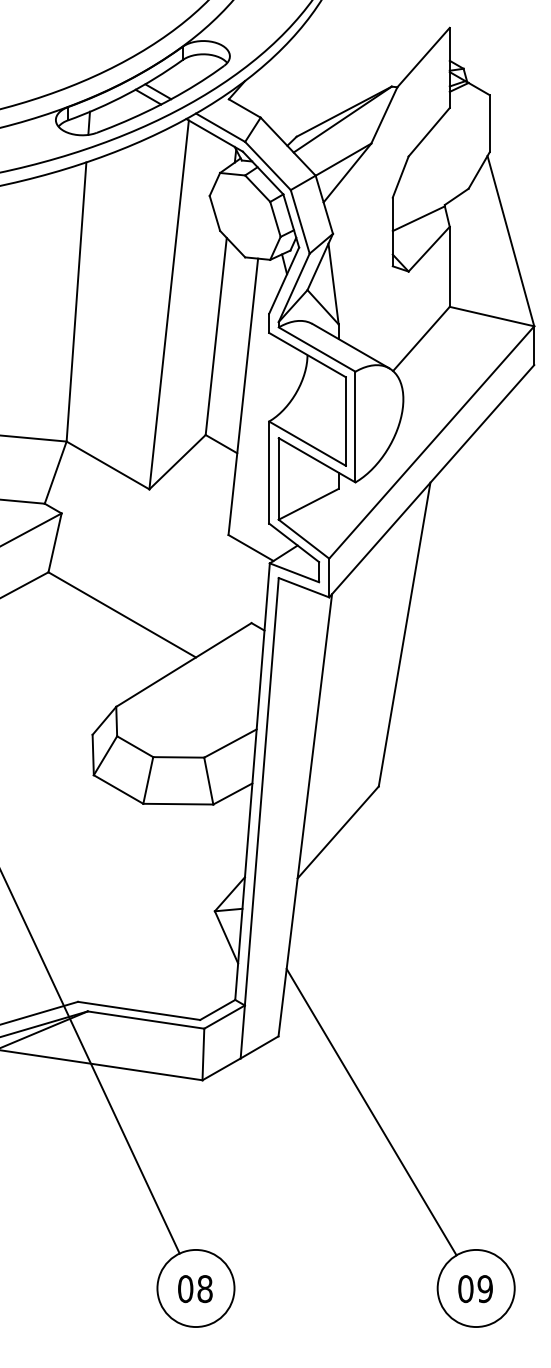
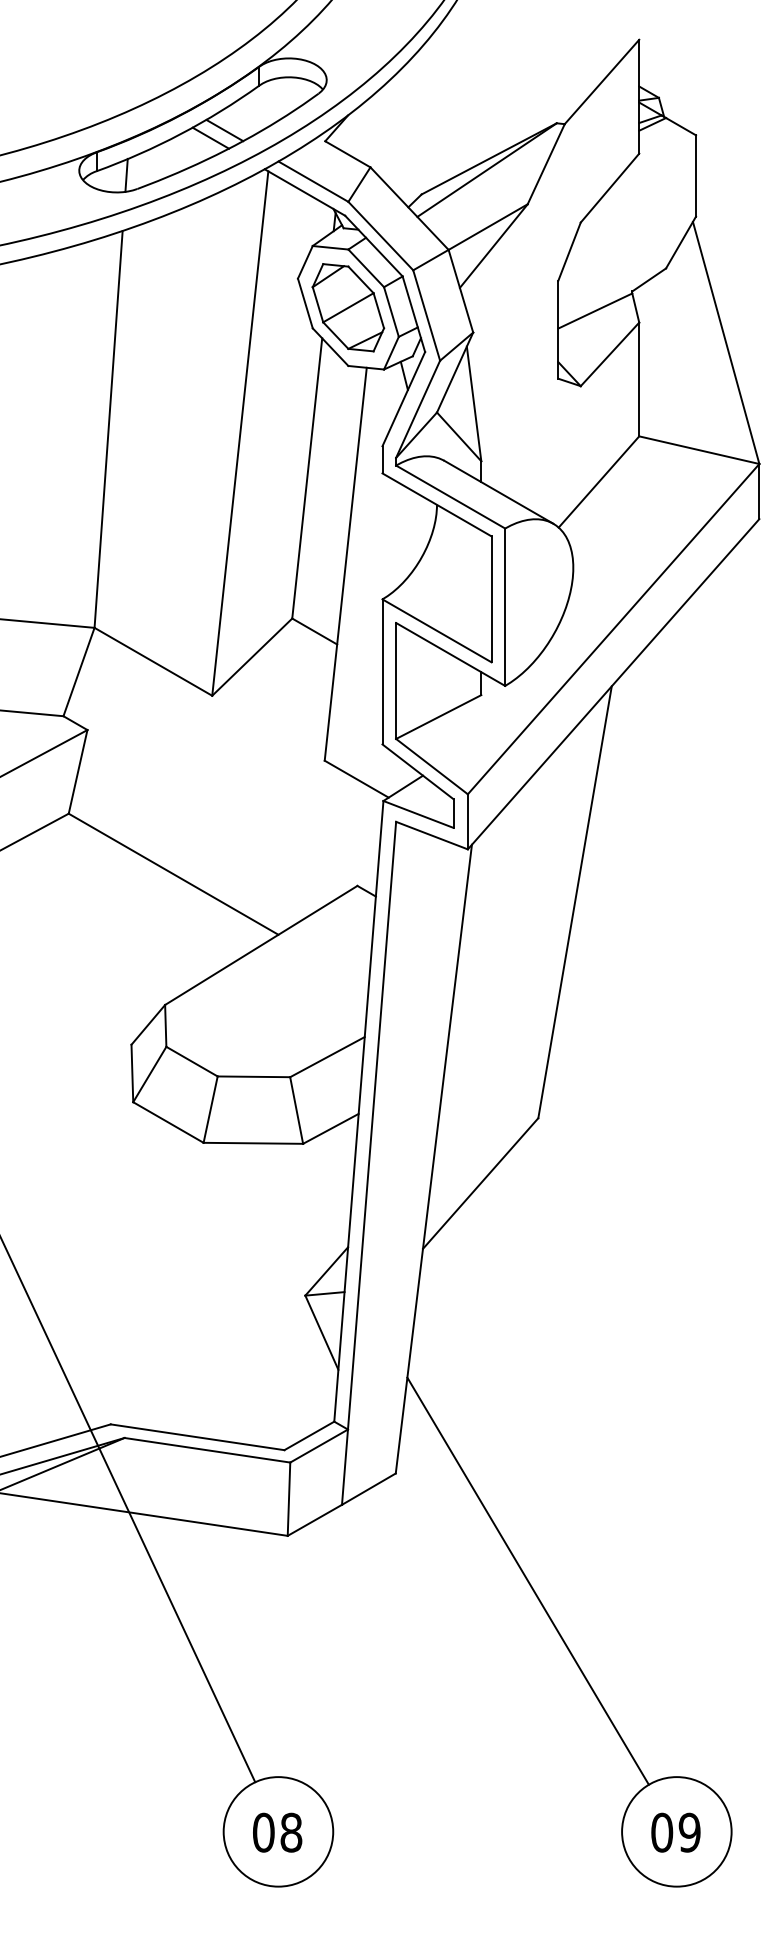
part: (245, 216) -> (348, 307), added

